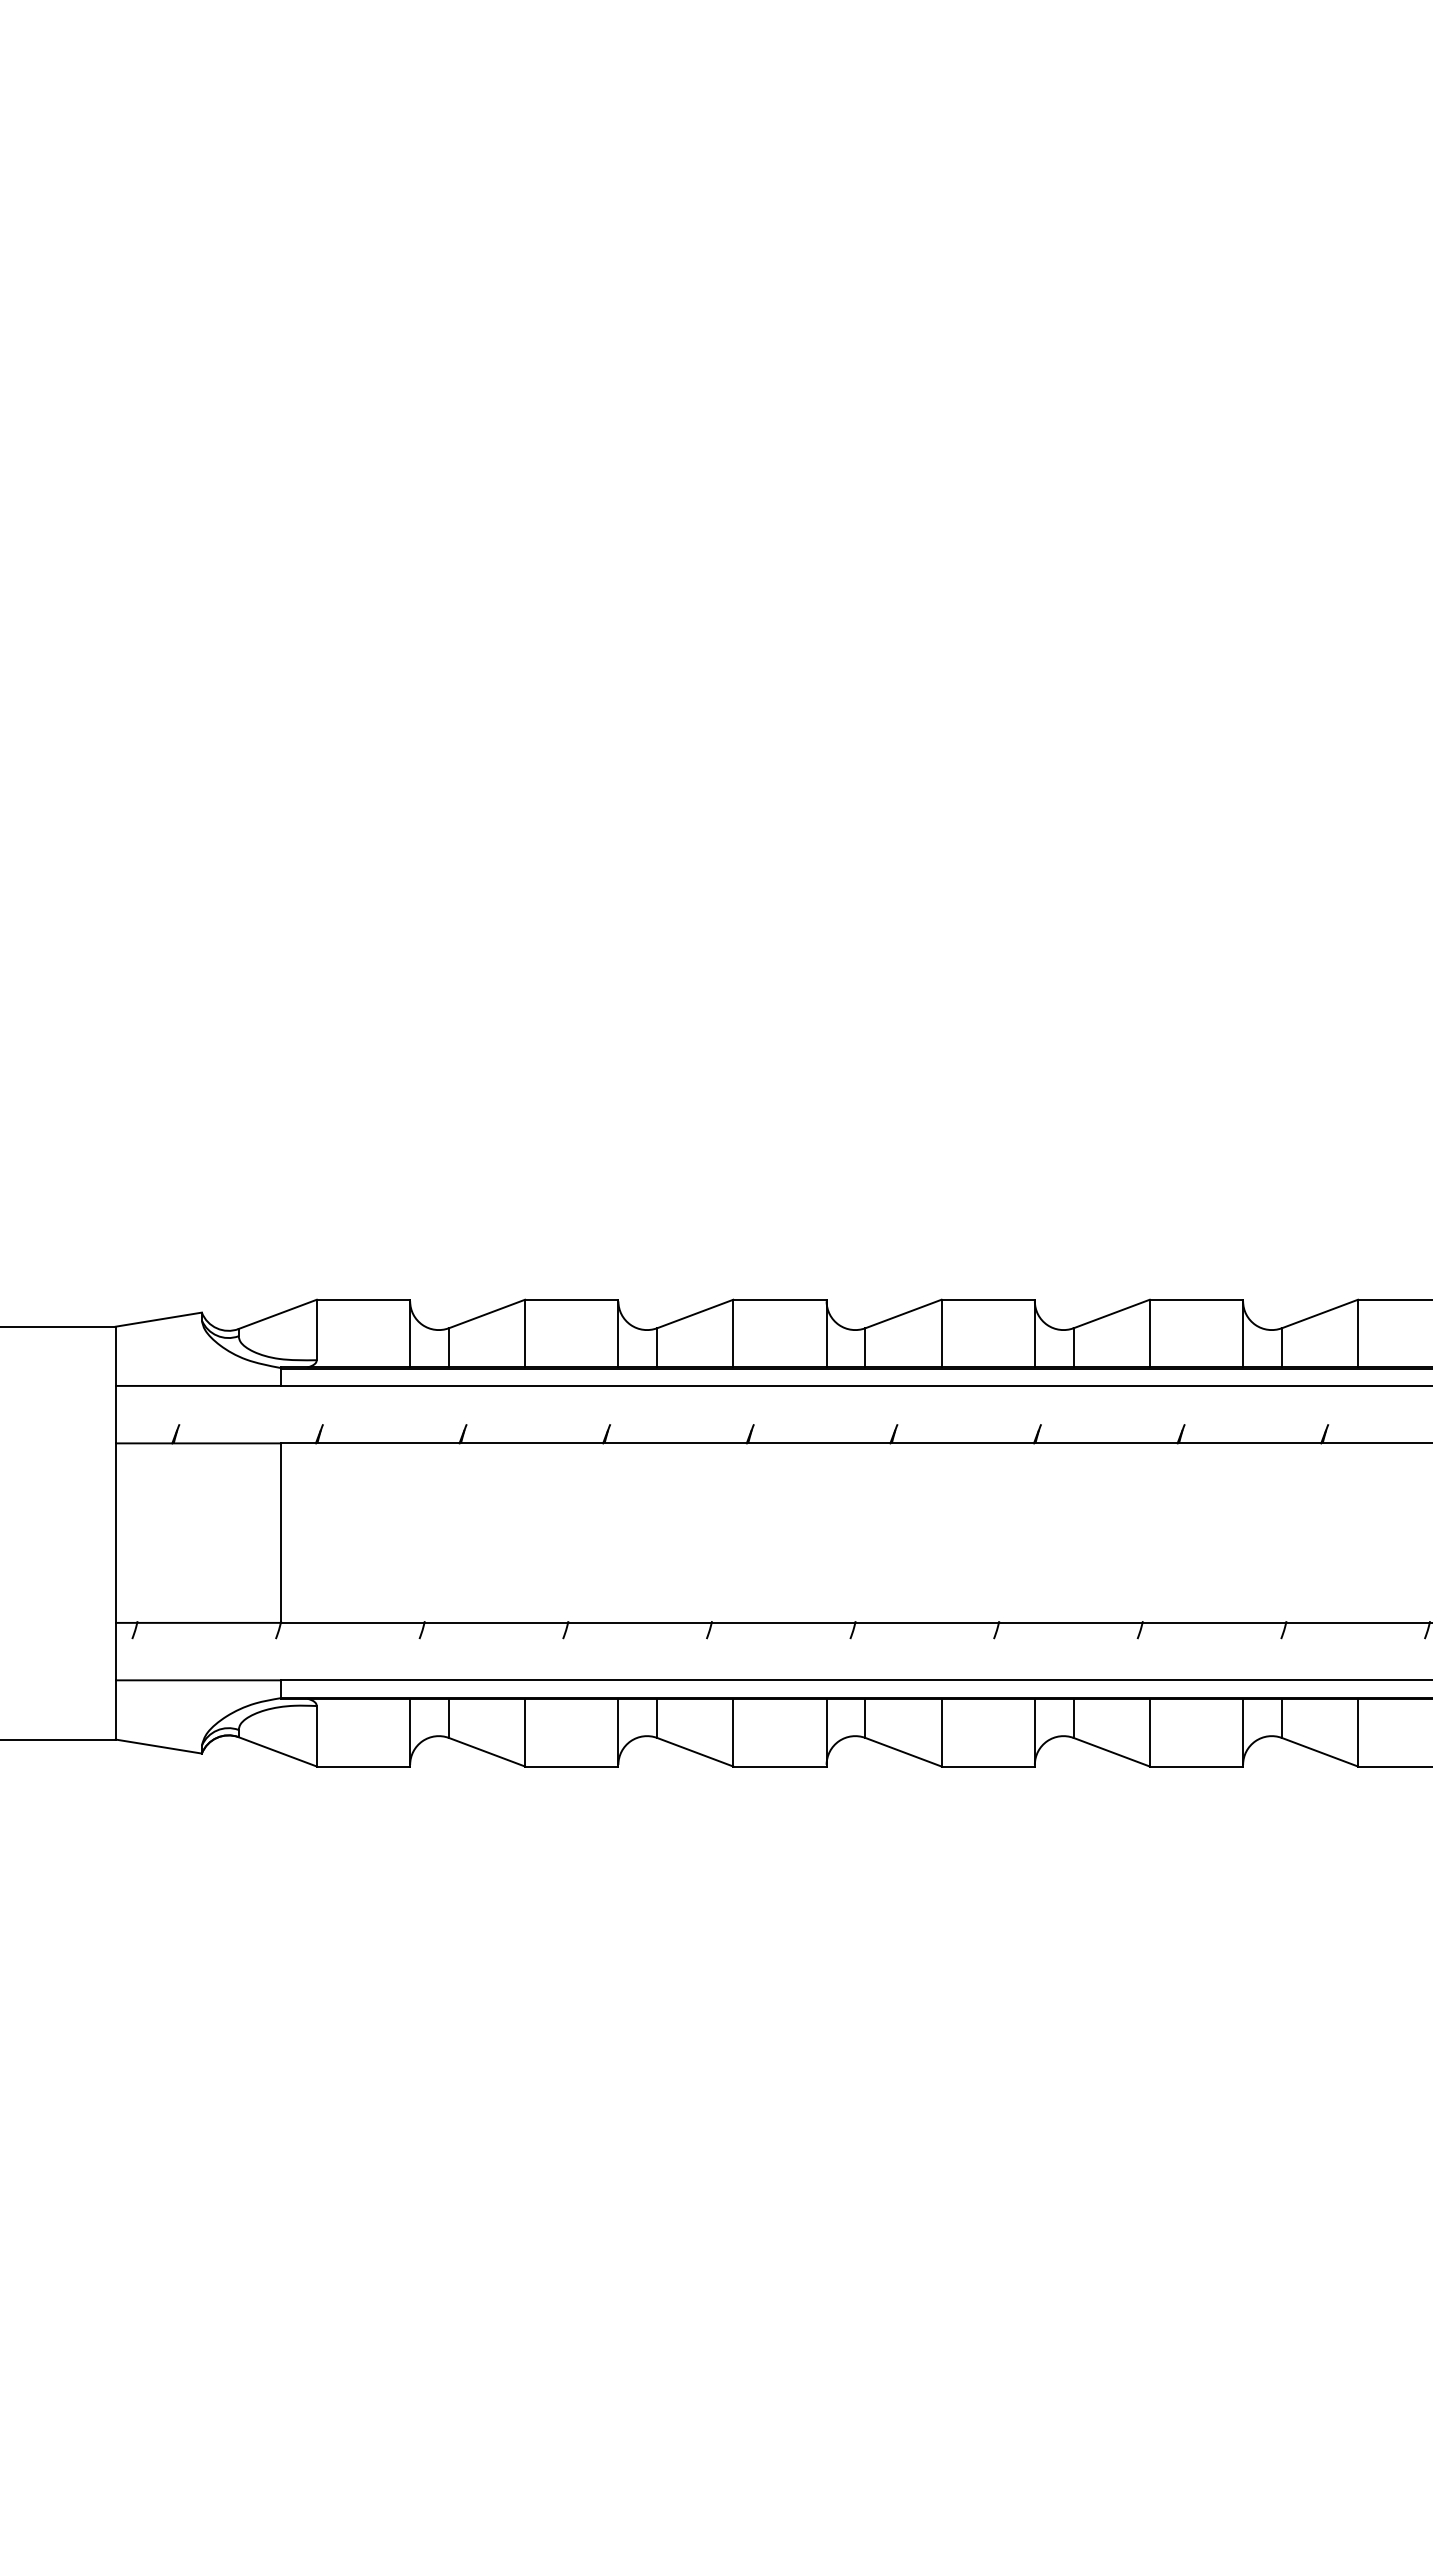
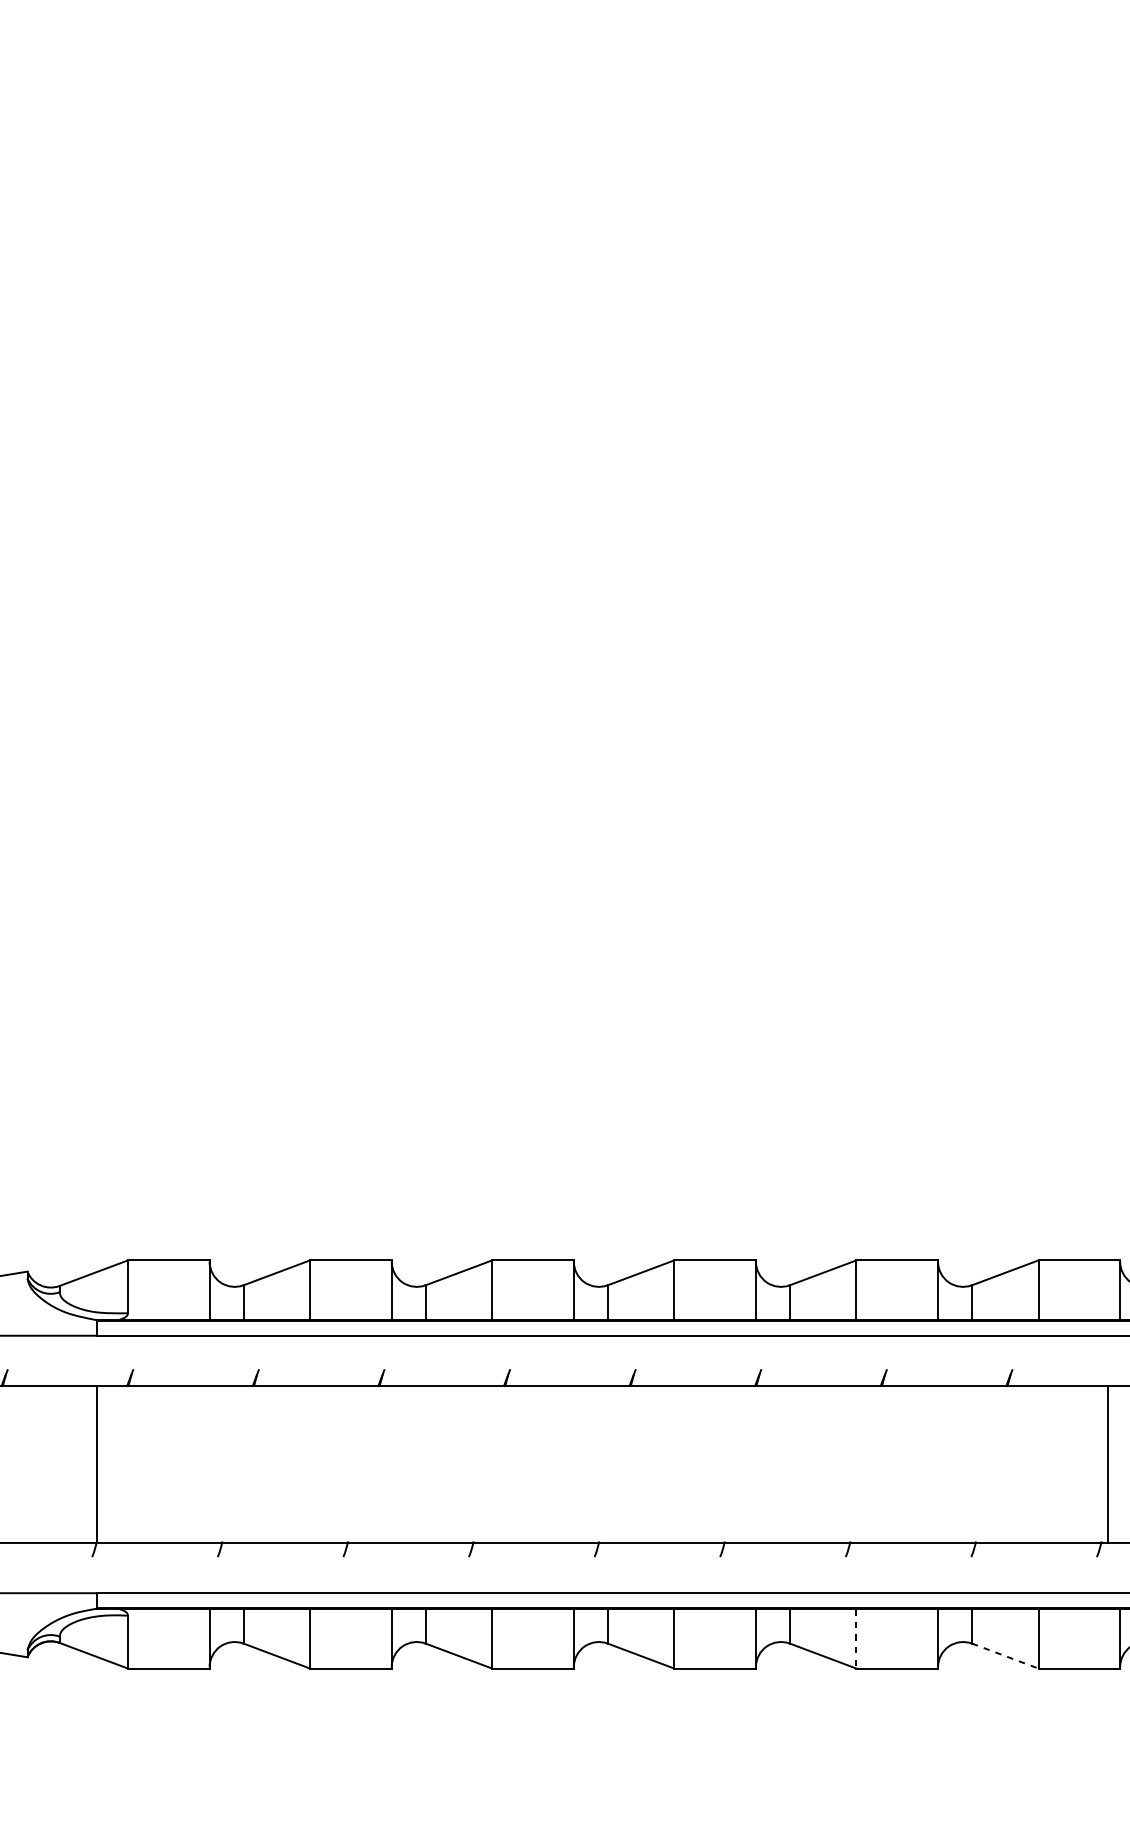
line: (1149, 1732) -> (856, 1638), solid -> dashed
line: (1319, 1752) -> (1004, 1656), solid -> dashed

